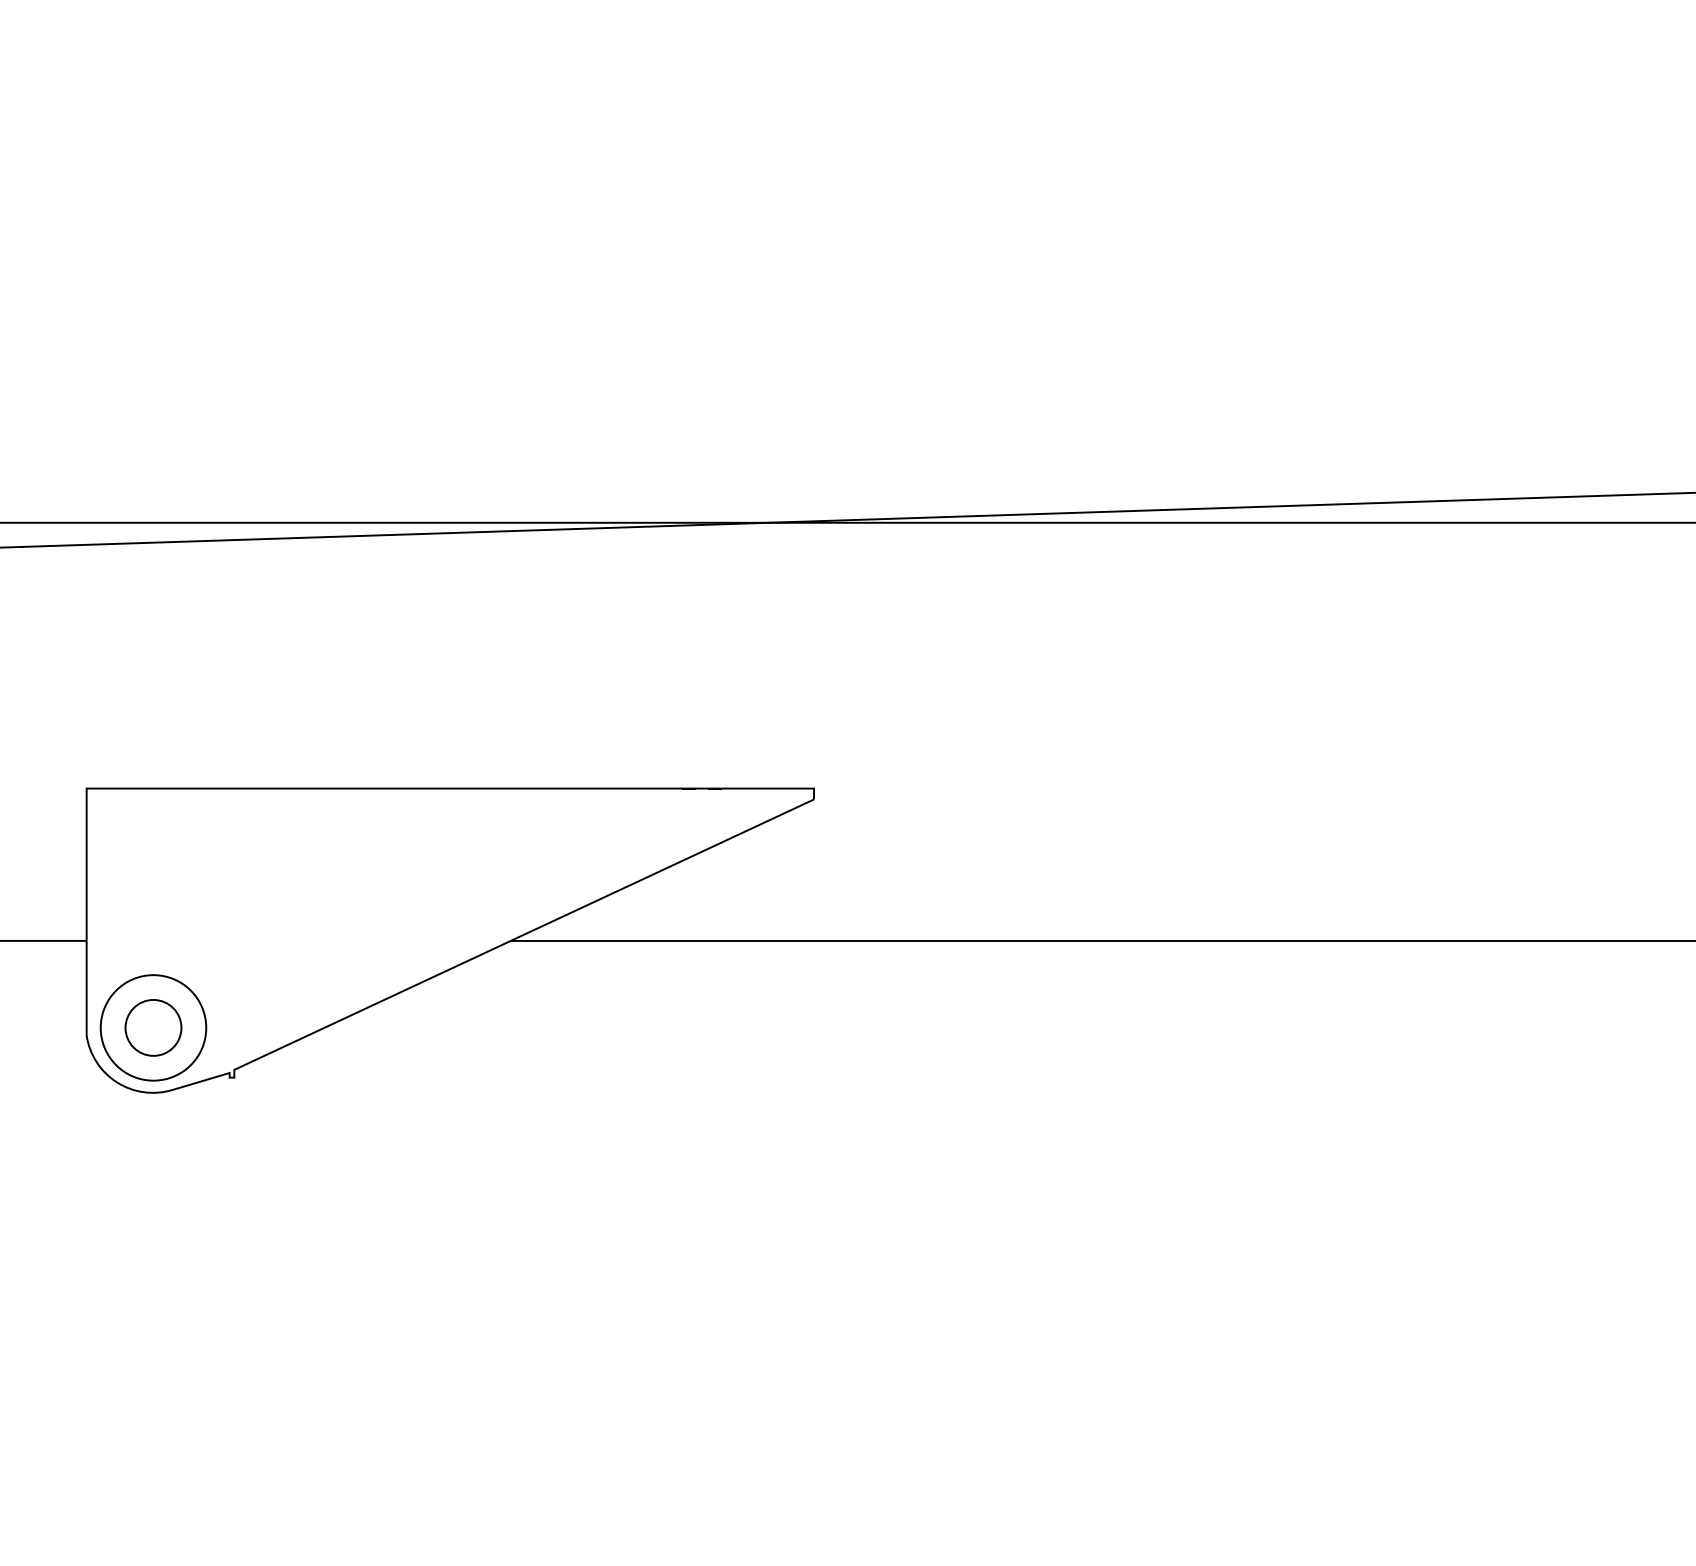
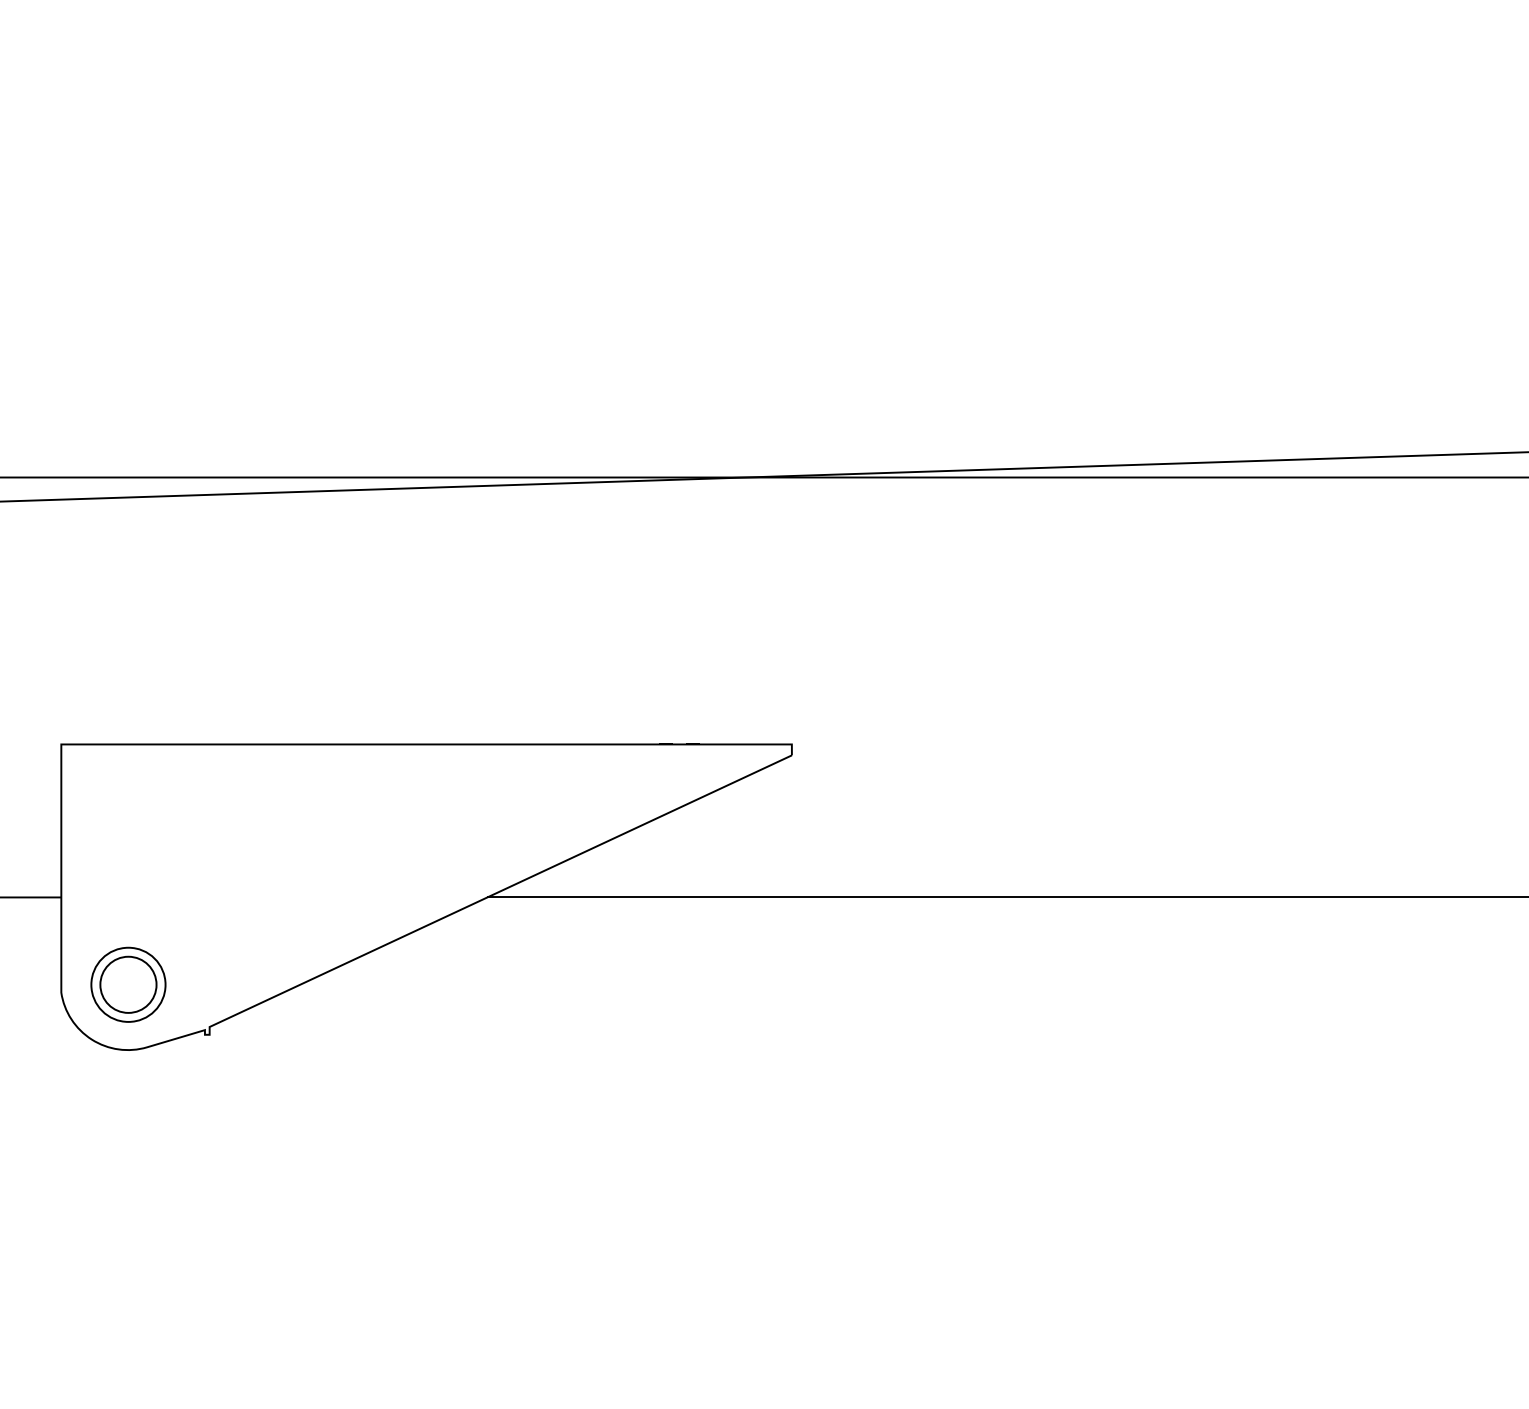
circle: (153, 1027) -> (128, 984), size x0.7

